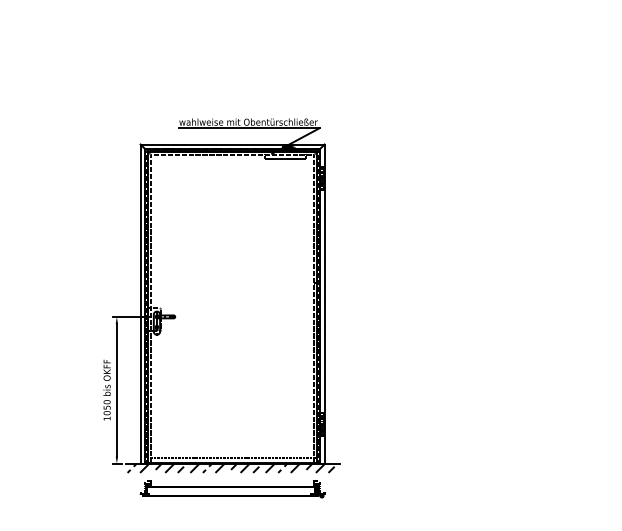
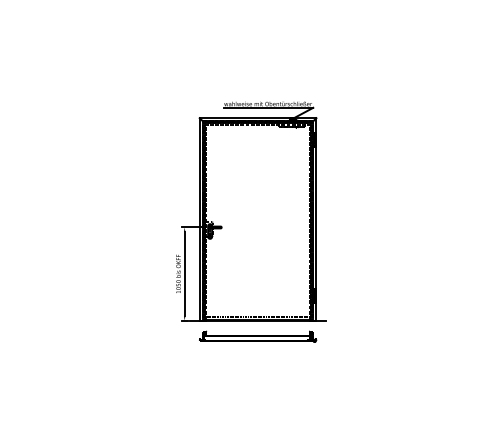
hatch: (230, 468) -> (256, 323), removed

